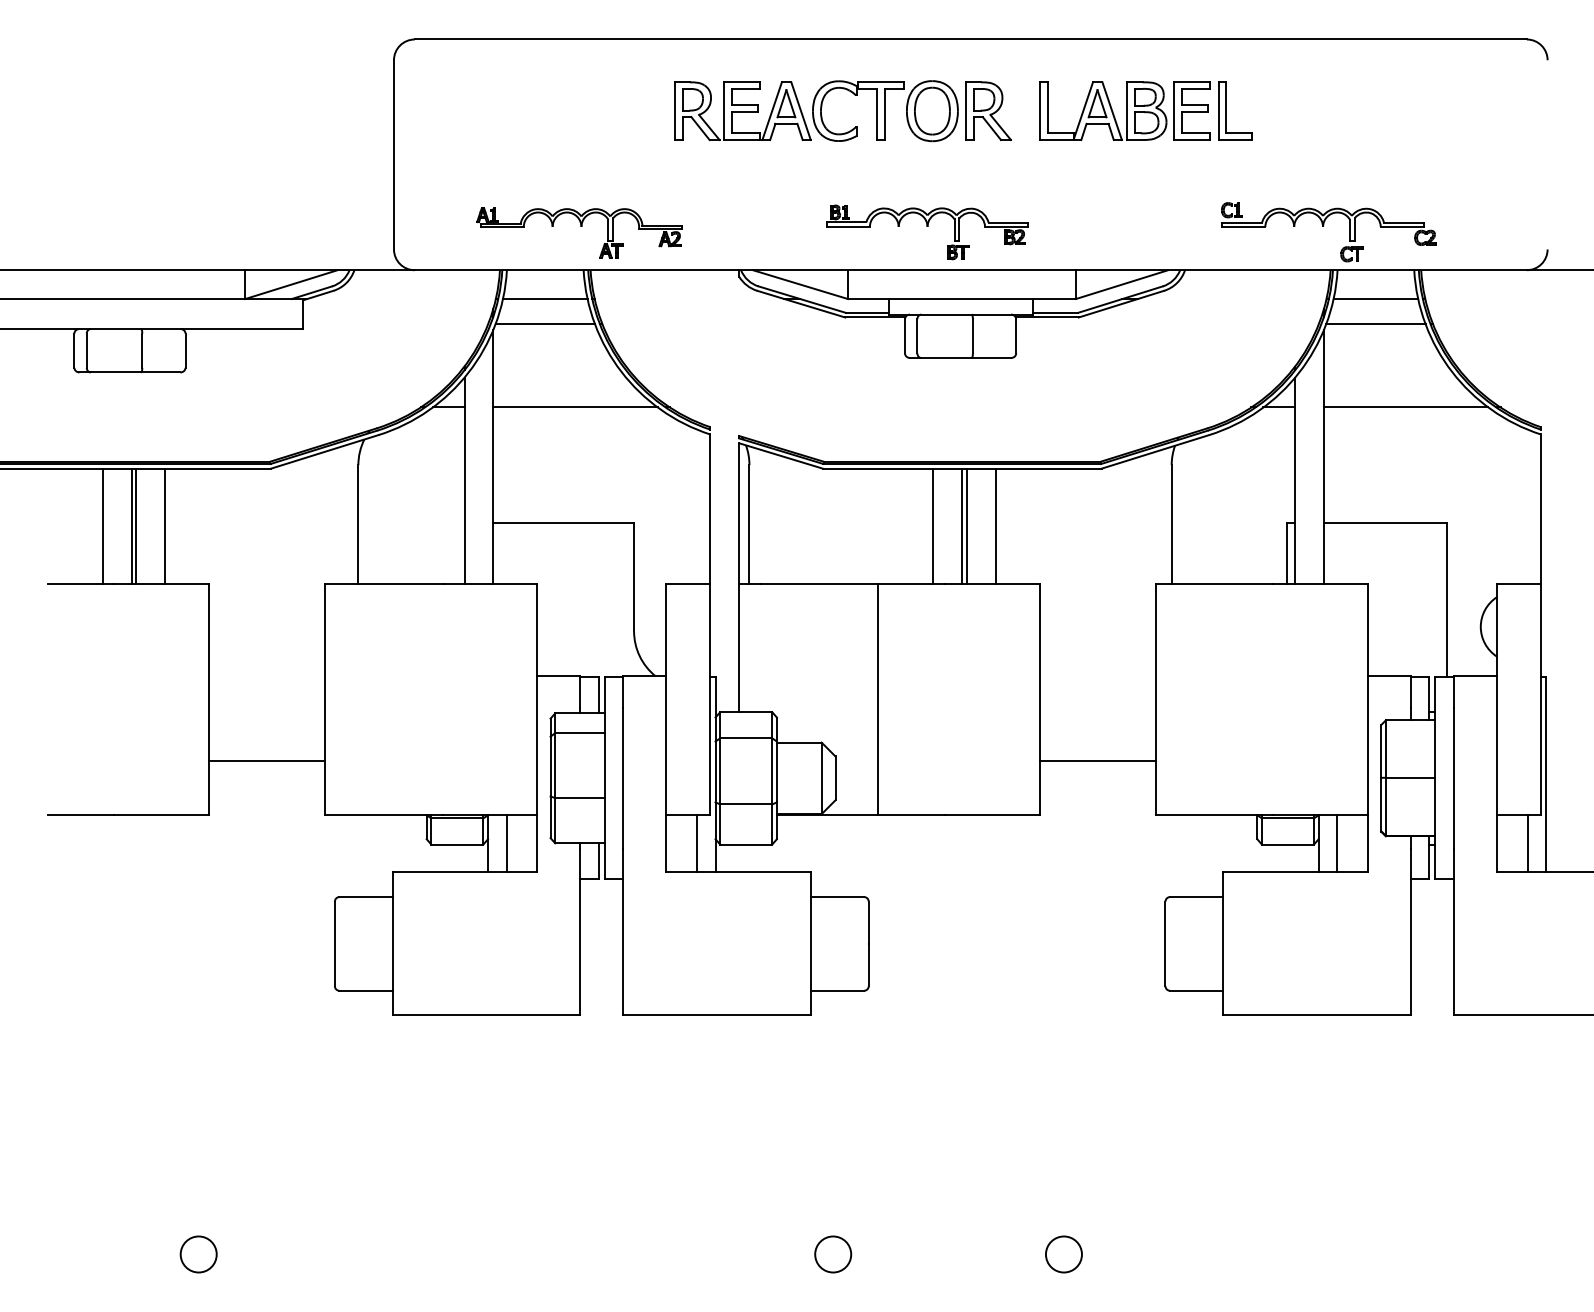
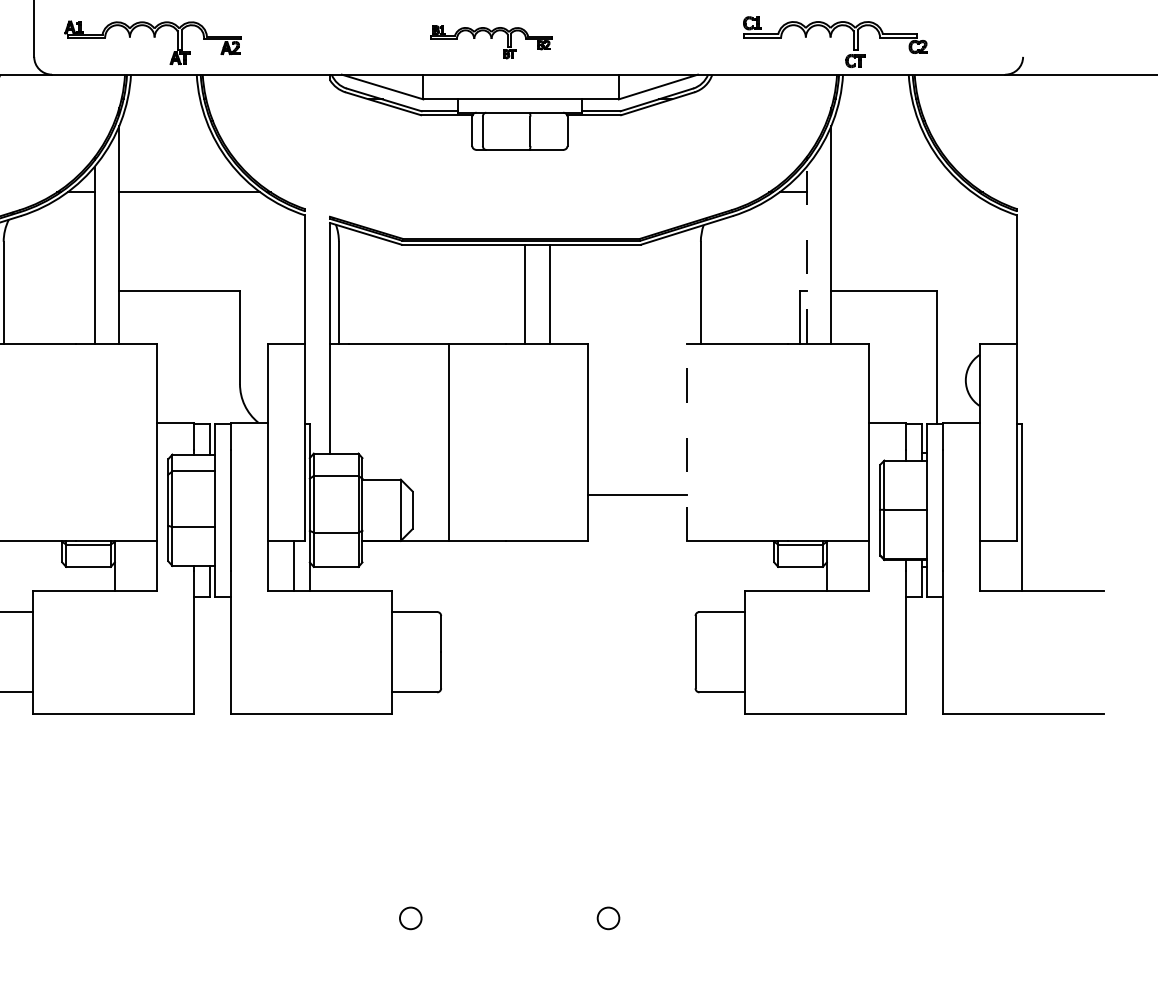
part: (580, 226) -> (153, 37), moved
part: (927, 232) -> (491, 42), size x0.7
line: (545, 299) -> (164, 99), removed
line: (1375, 299) -> (875, 99), removed
line: (545, 324) -> (164, 121), removed
line: (1375, 324) -> (875, 121), removed
line: (1406, 407) -> (902, 192), removed
line: (1295, 480) -> (806, 254), solid -> dashed
line: (933, 525) -> (496, 293), removed
line: (962, 525) -> (521, 293), removed
line: (1155, 698) -> (686, 441), solid -> dashed
line: (506, 843) -> (130, 566), removed
line: (1337, 843) -> (842, 566), removed
line: (1527, 843) -> (1005, 566), removed
circle: (833, 1254) -> (410, 918), size x0.7
circle: (1063, 1254) -> (608, 918), size x0.7

